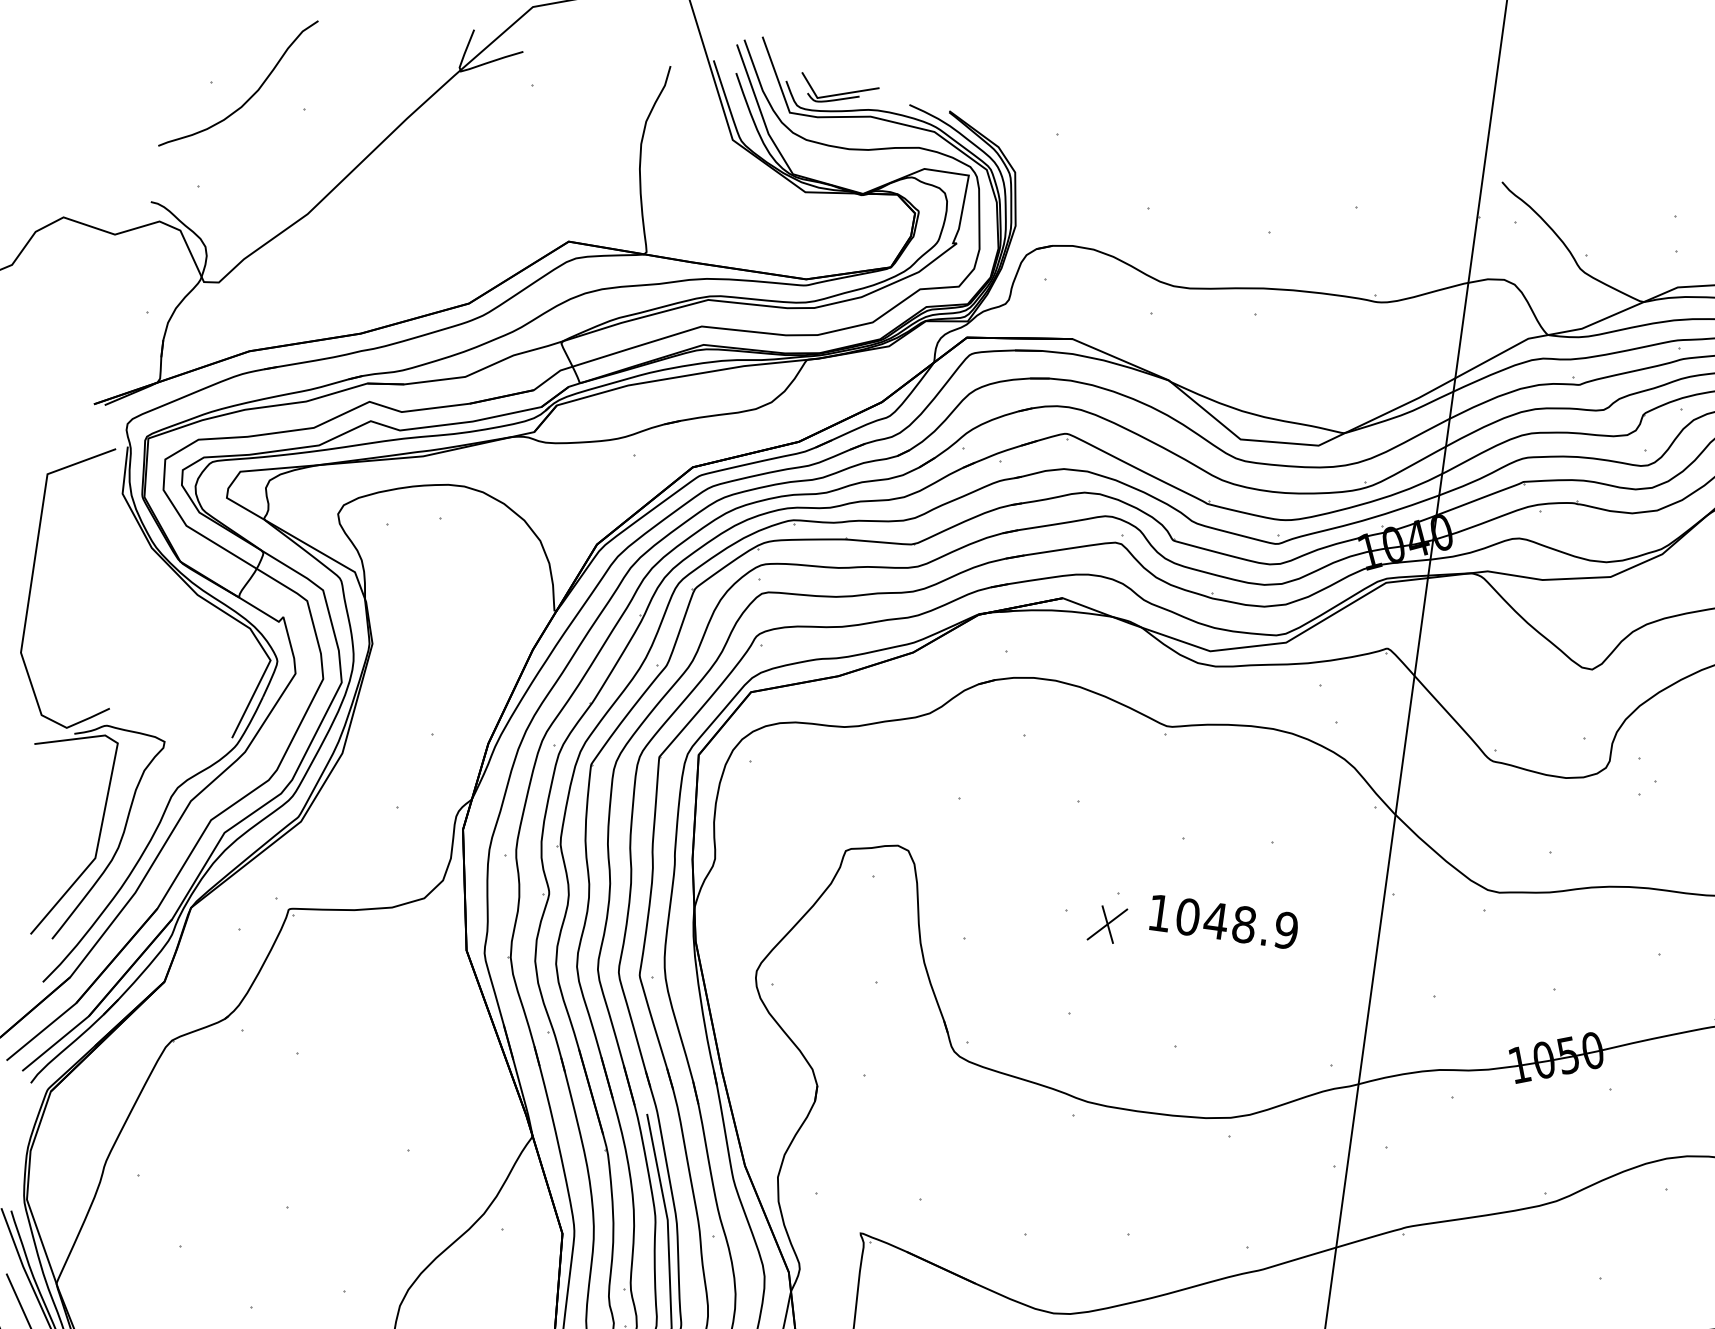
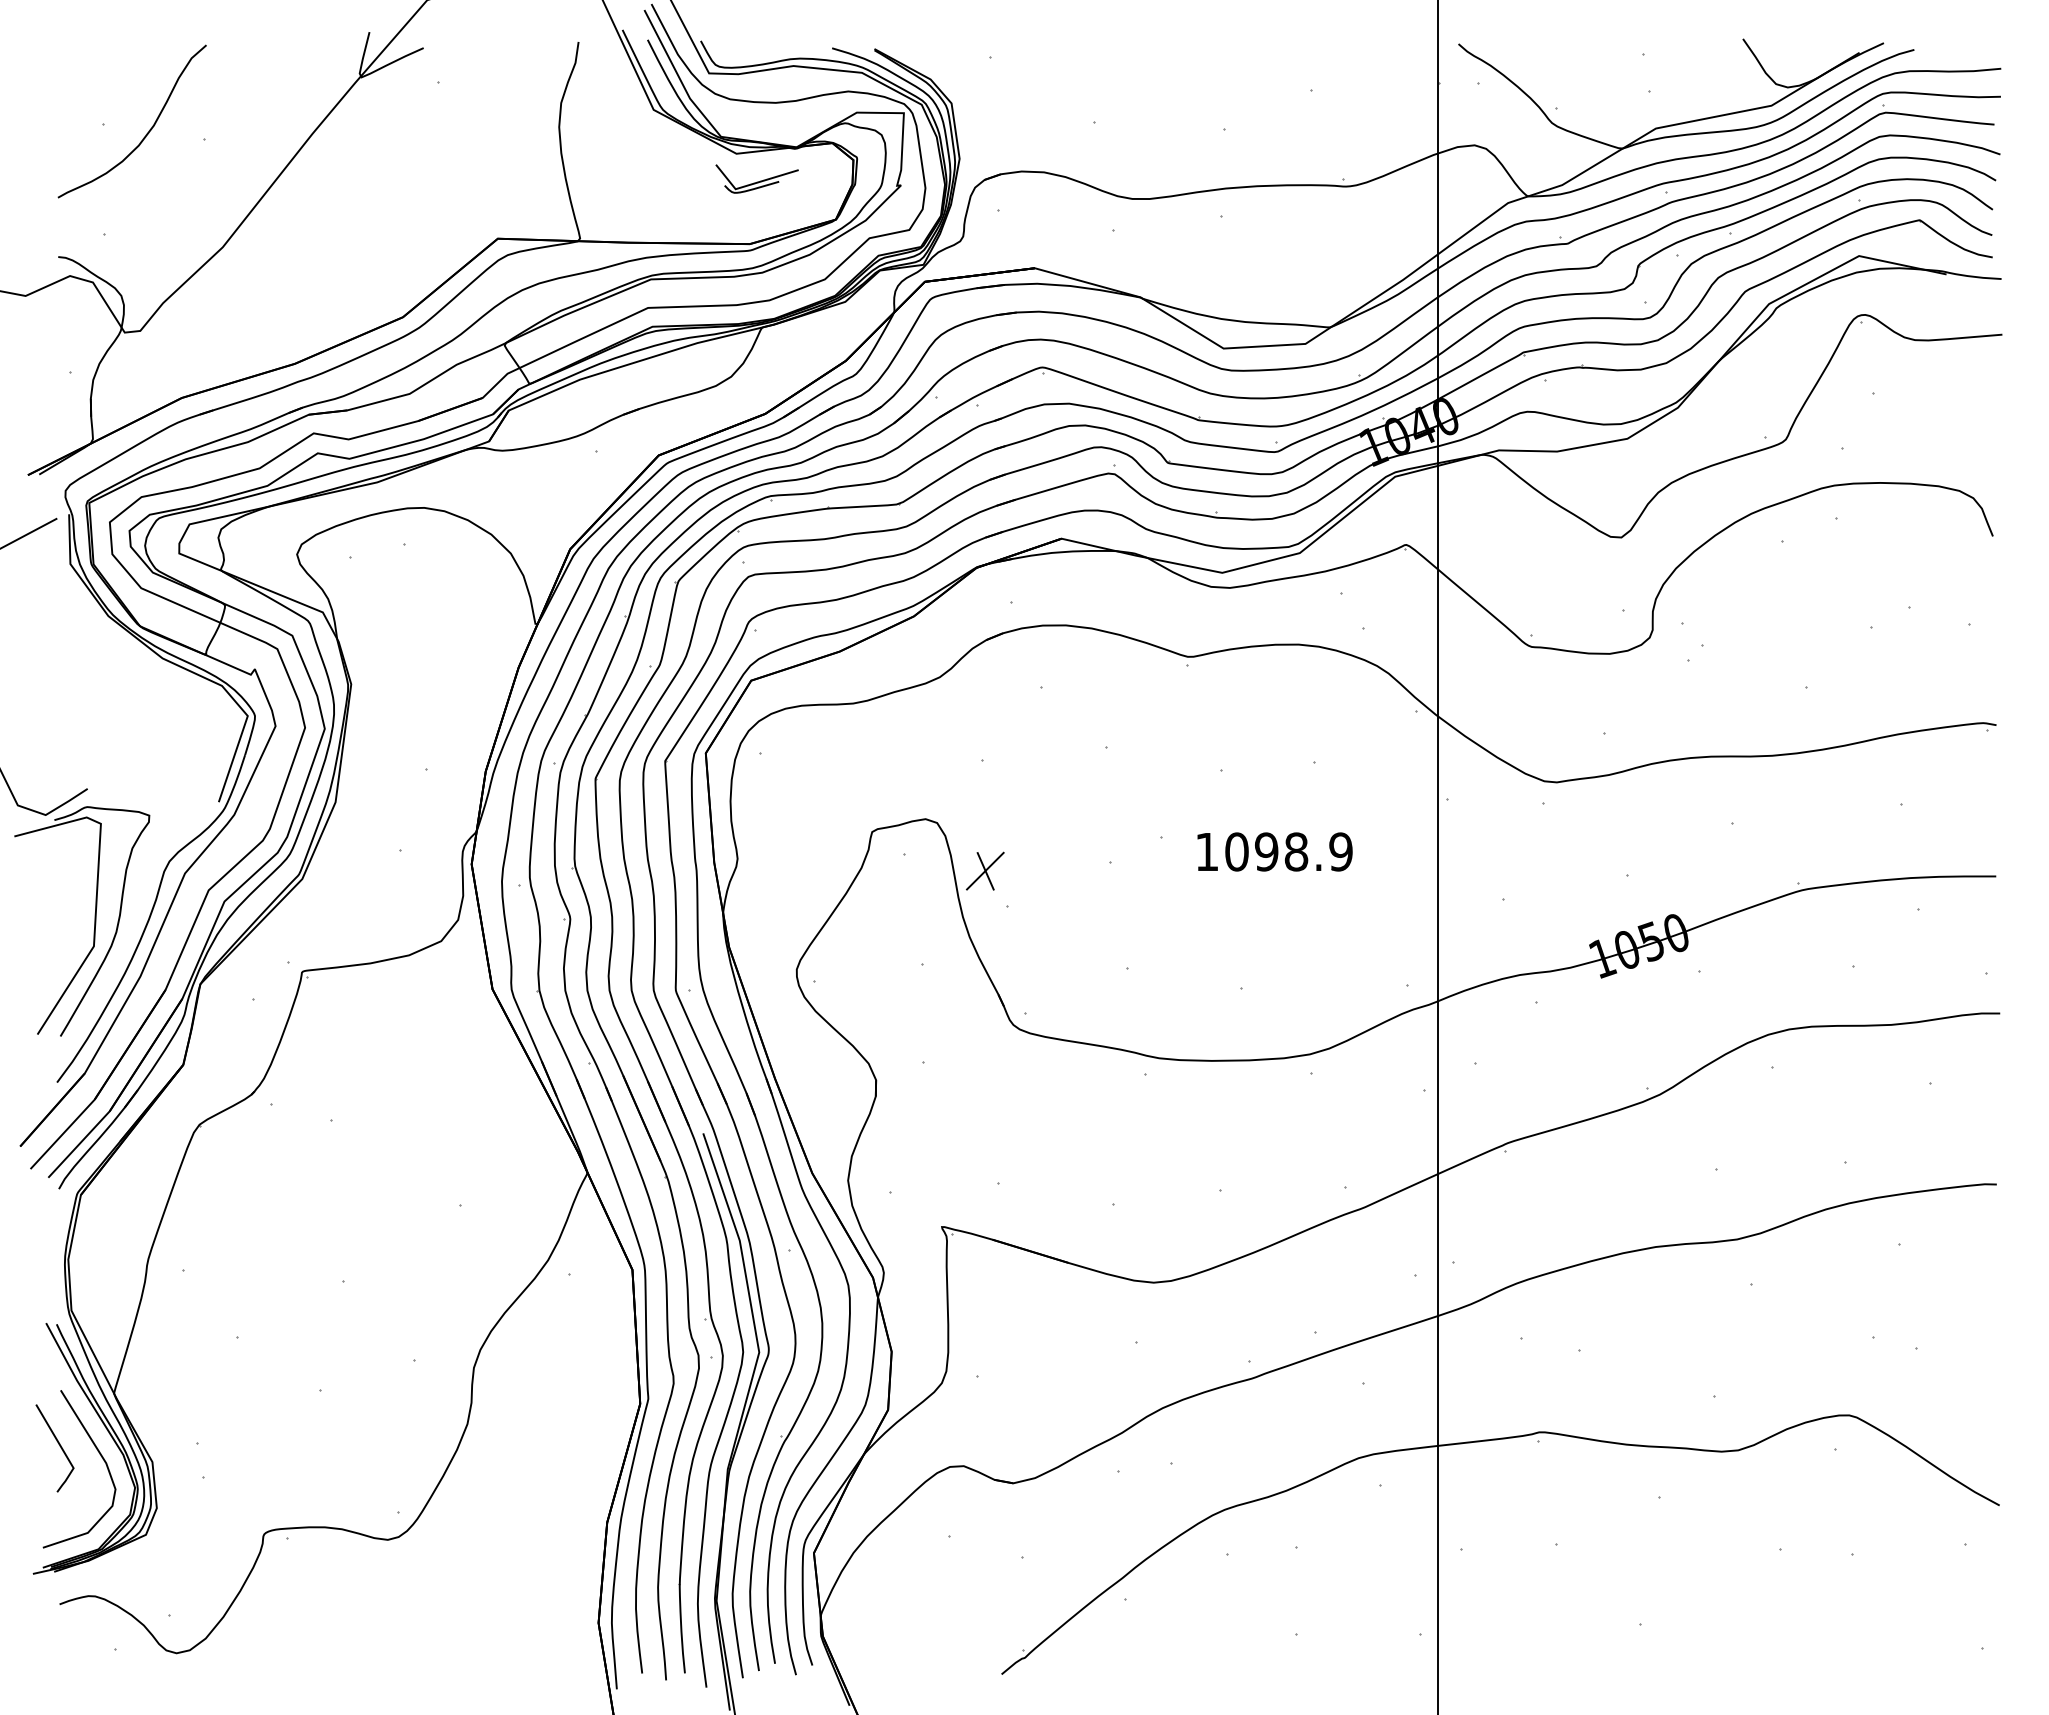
part: (838, 90) -> (756, 178), moved
text: (1216, 920) -> (1266, 851), 1048.9 -> 1098.9
part: (1107, 923) -> (985, 870), moved

